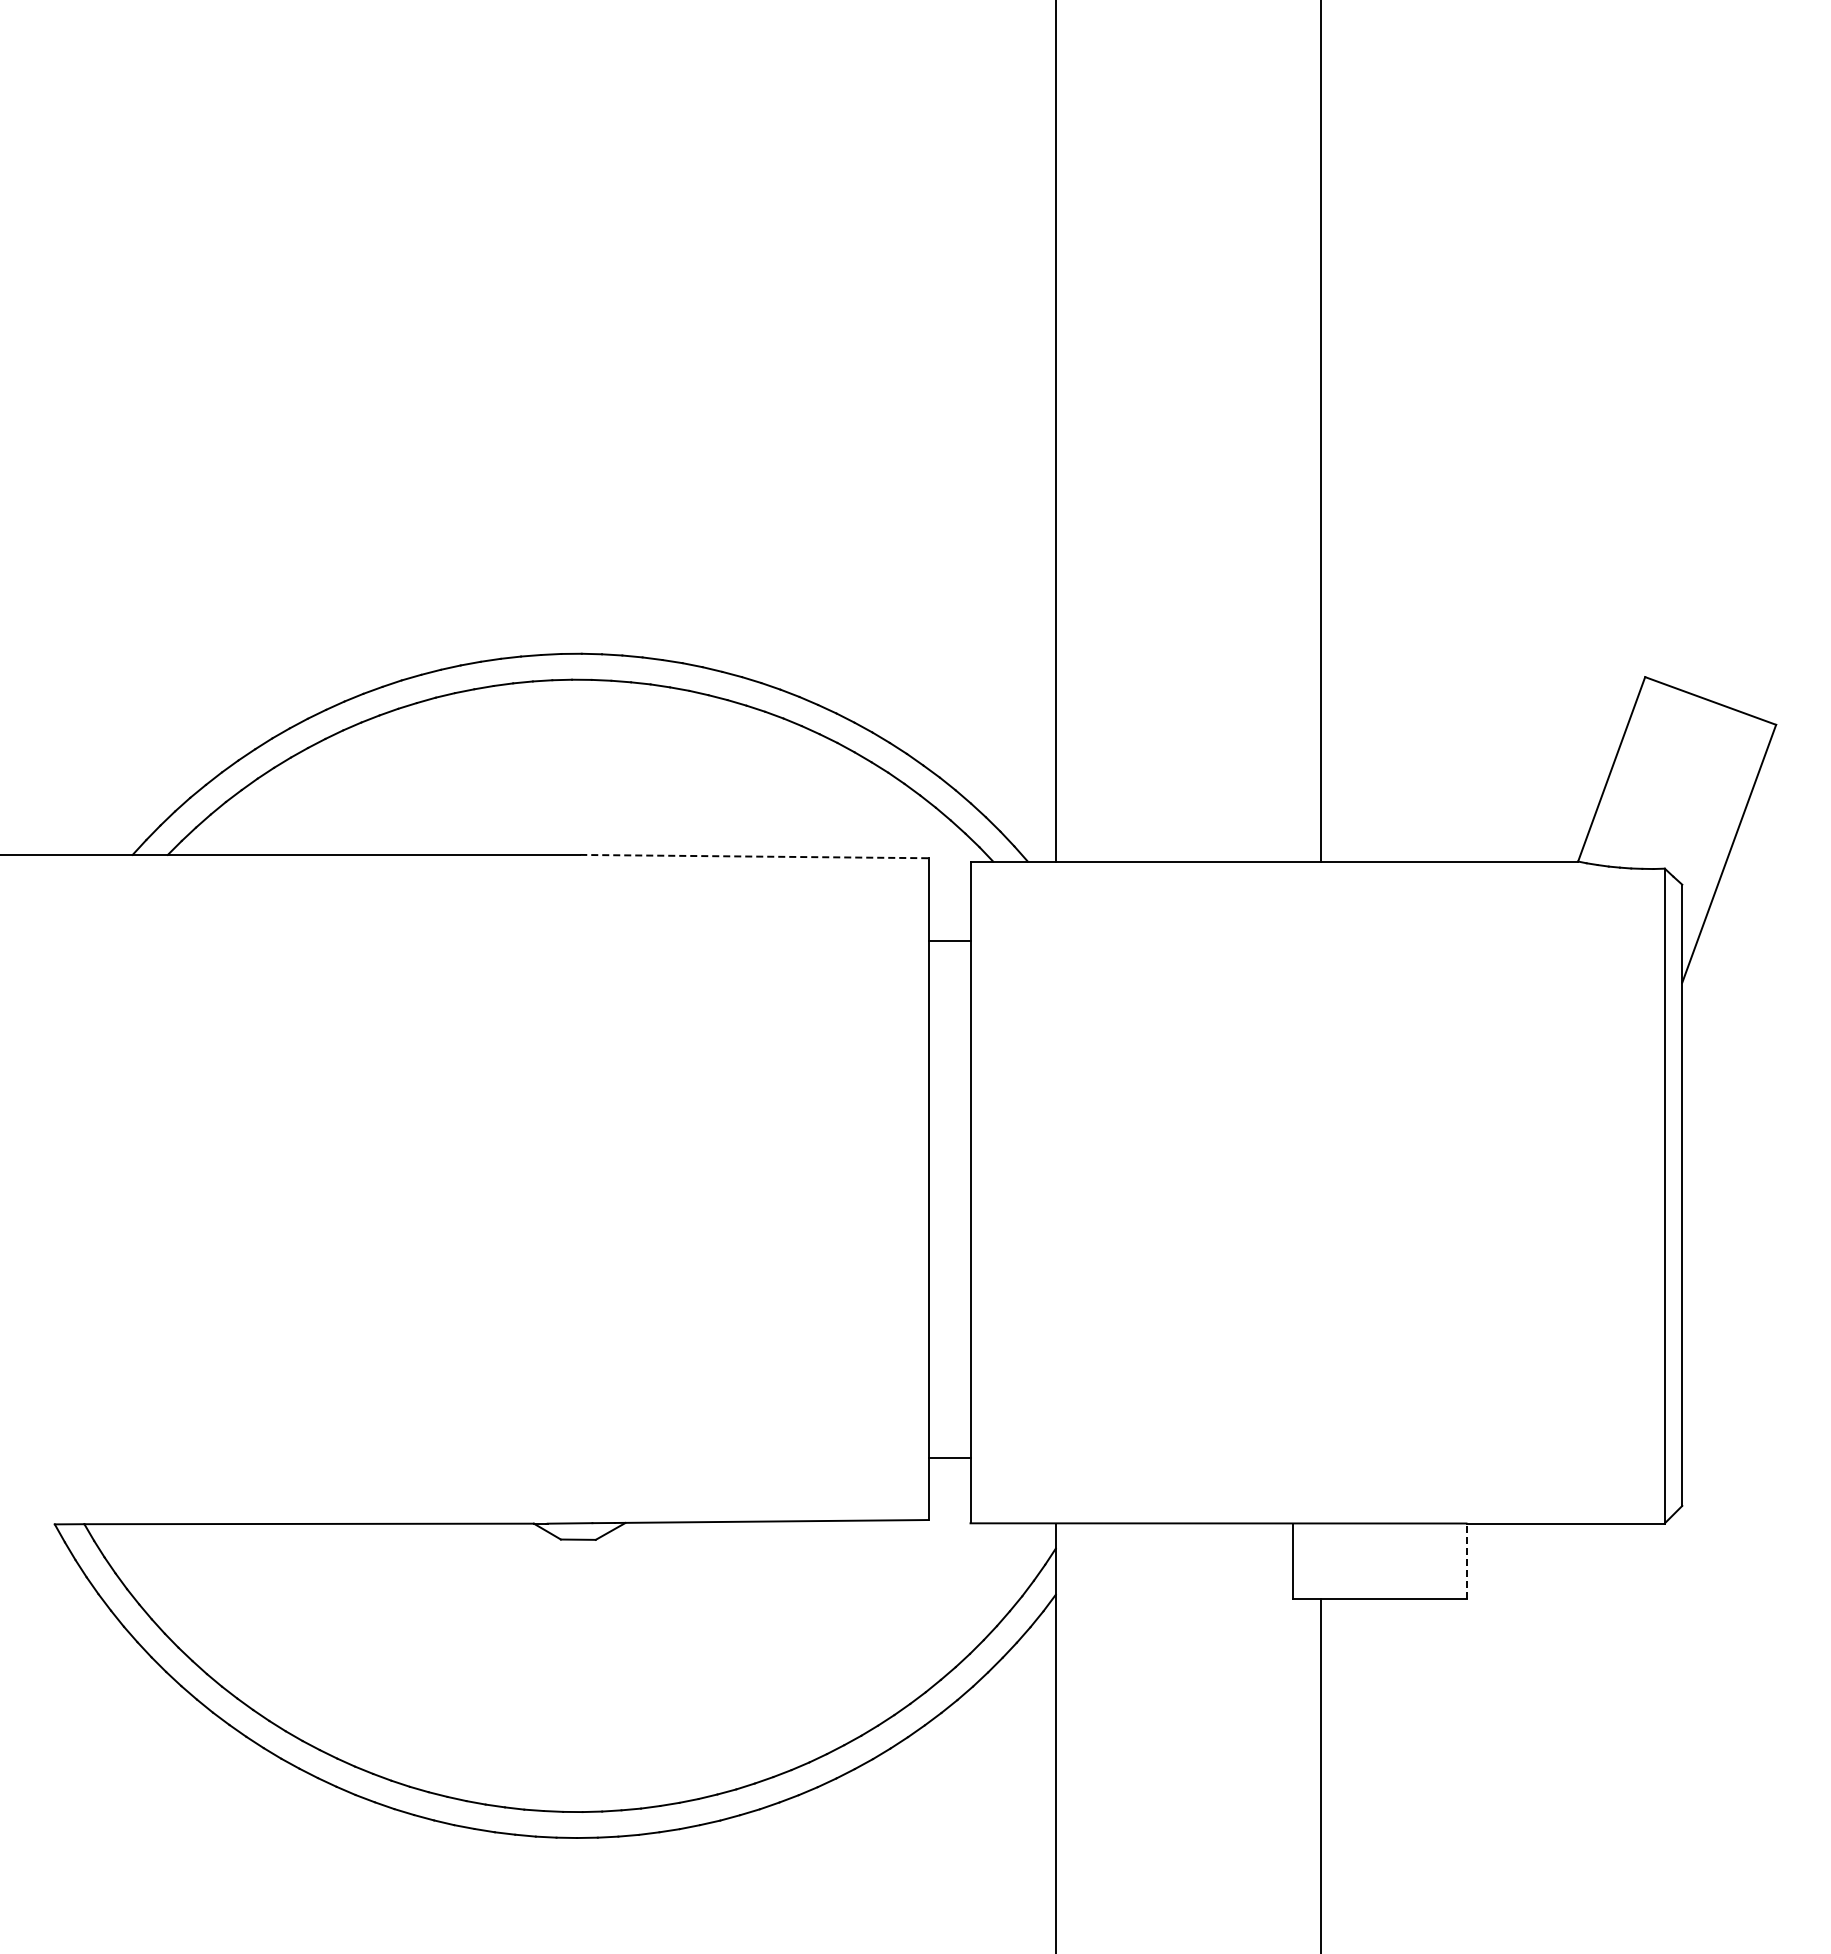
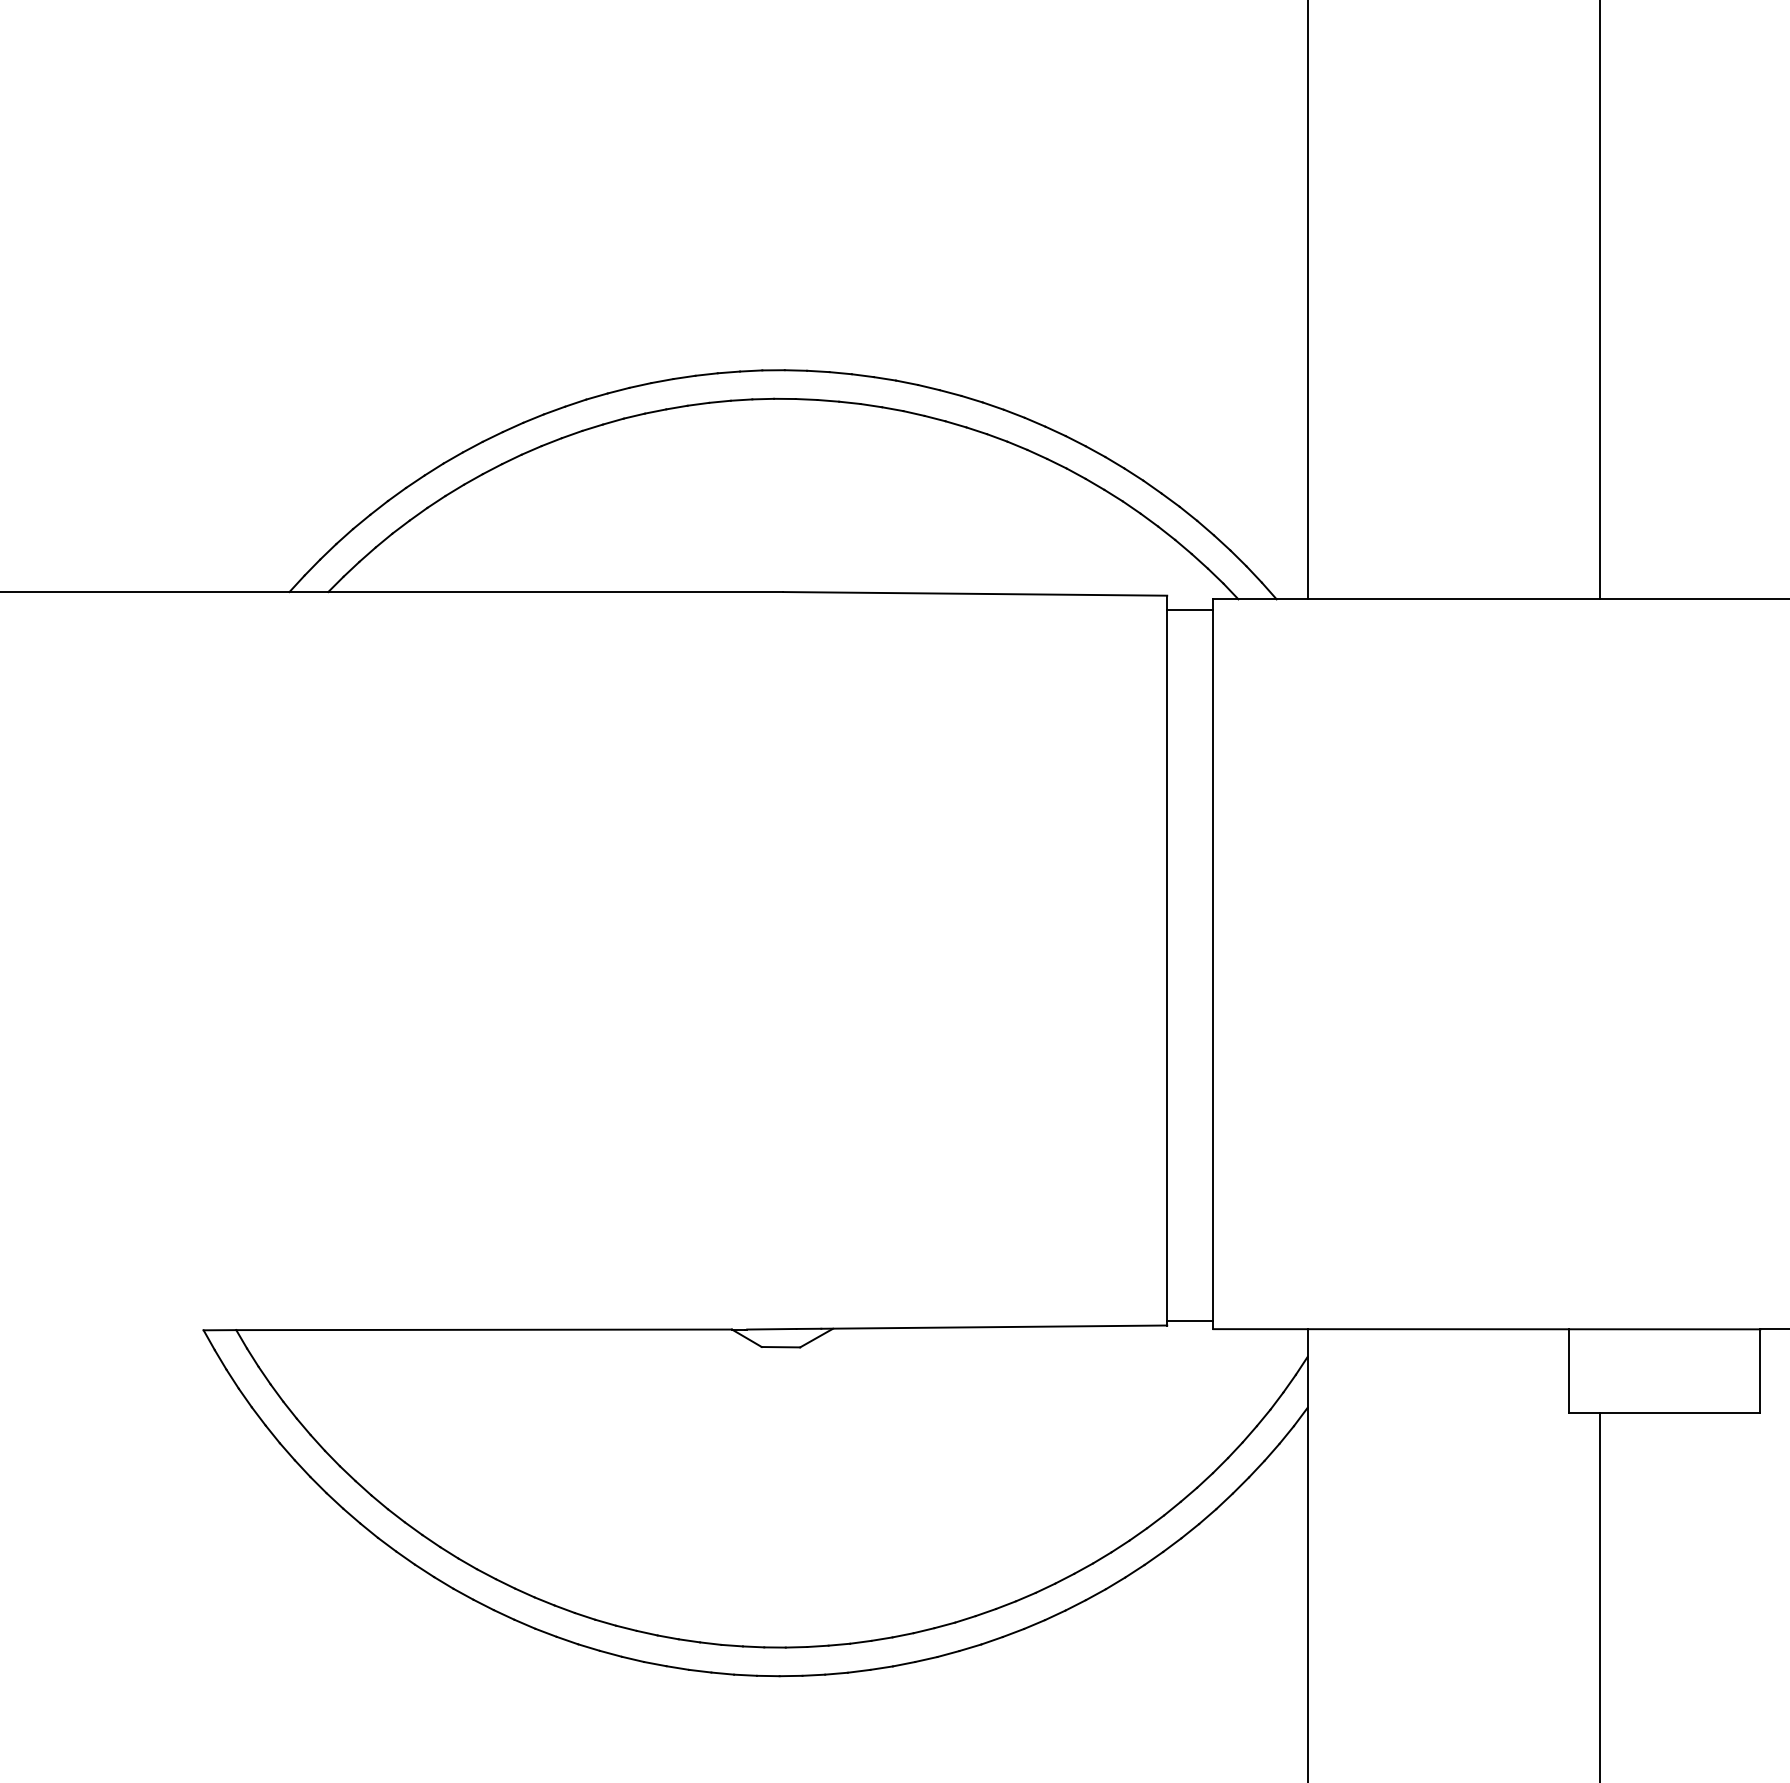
line: (754, 856) -> (975, 593), dashed -> solid
line: (949, 941) -> (1190, 610), moved
line: (949, 1457) -> (1190, 1320), moved
line: (1466, 1561) -> (1760, 1371), dashed -> solid

